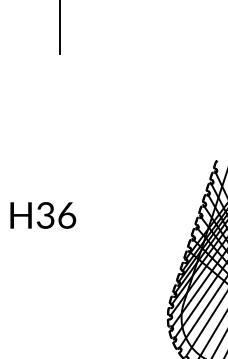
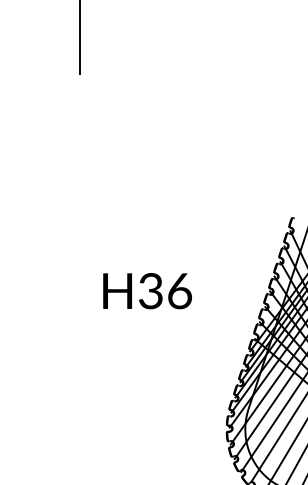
text: (43, 215) -> (147, 291), moved

